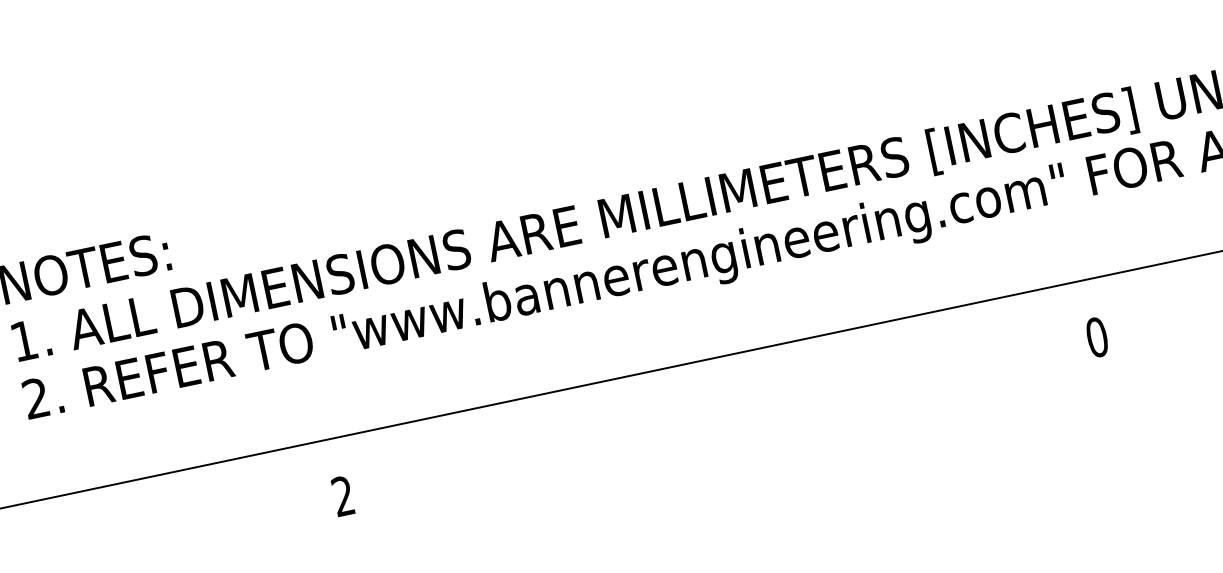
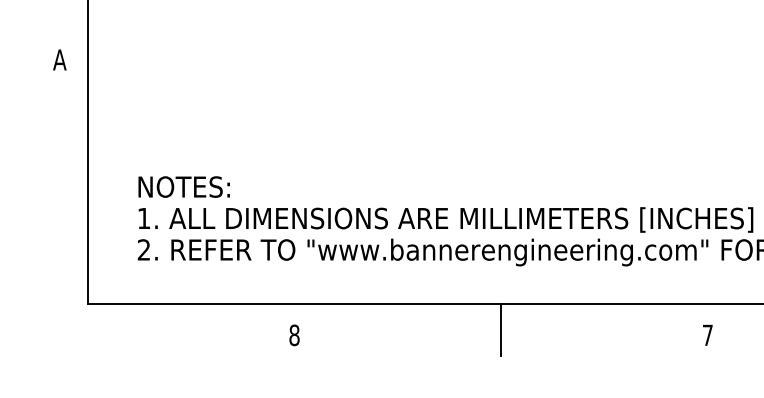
text: (1096, 337) -> (707, 335), 0 -> 7
line: (718, 405) -> (501, 329), added
text: (343, 496) -> (294, 335), 2 -> 8

